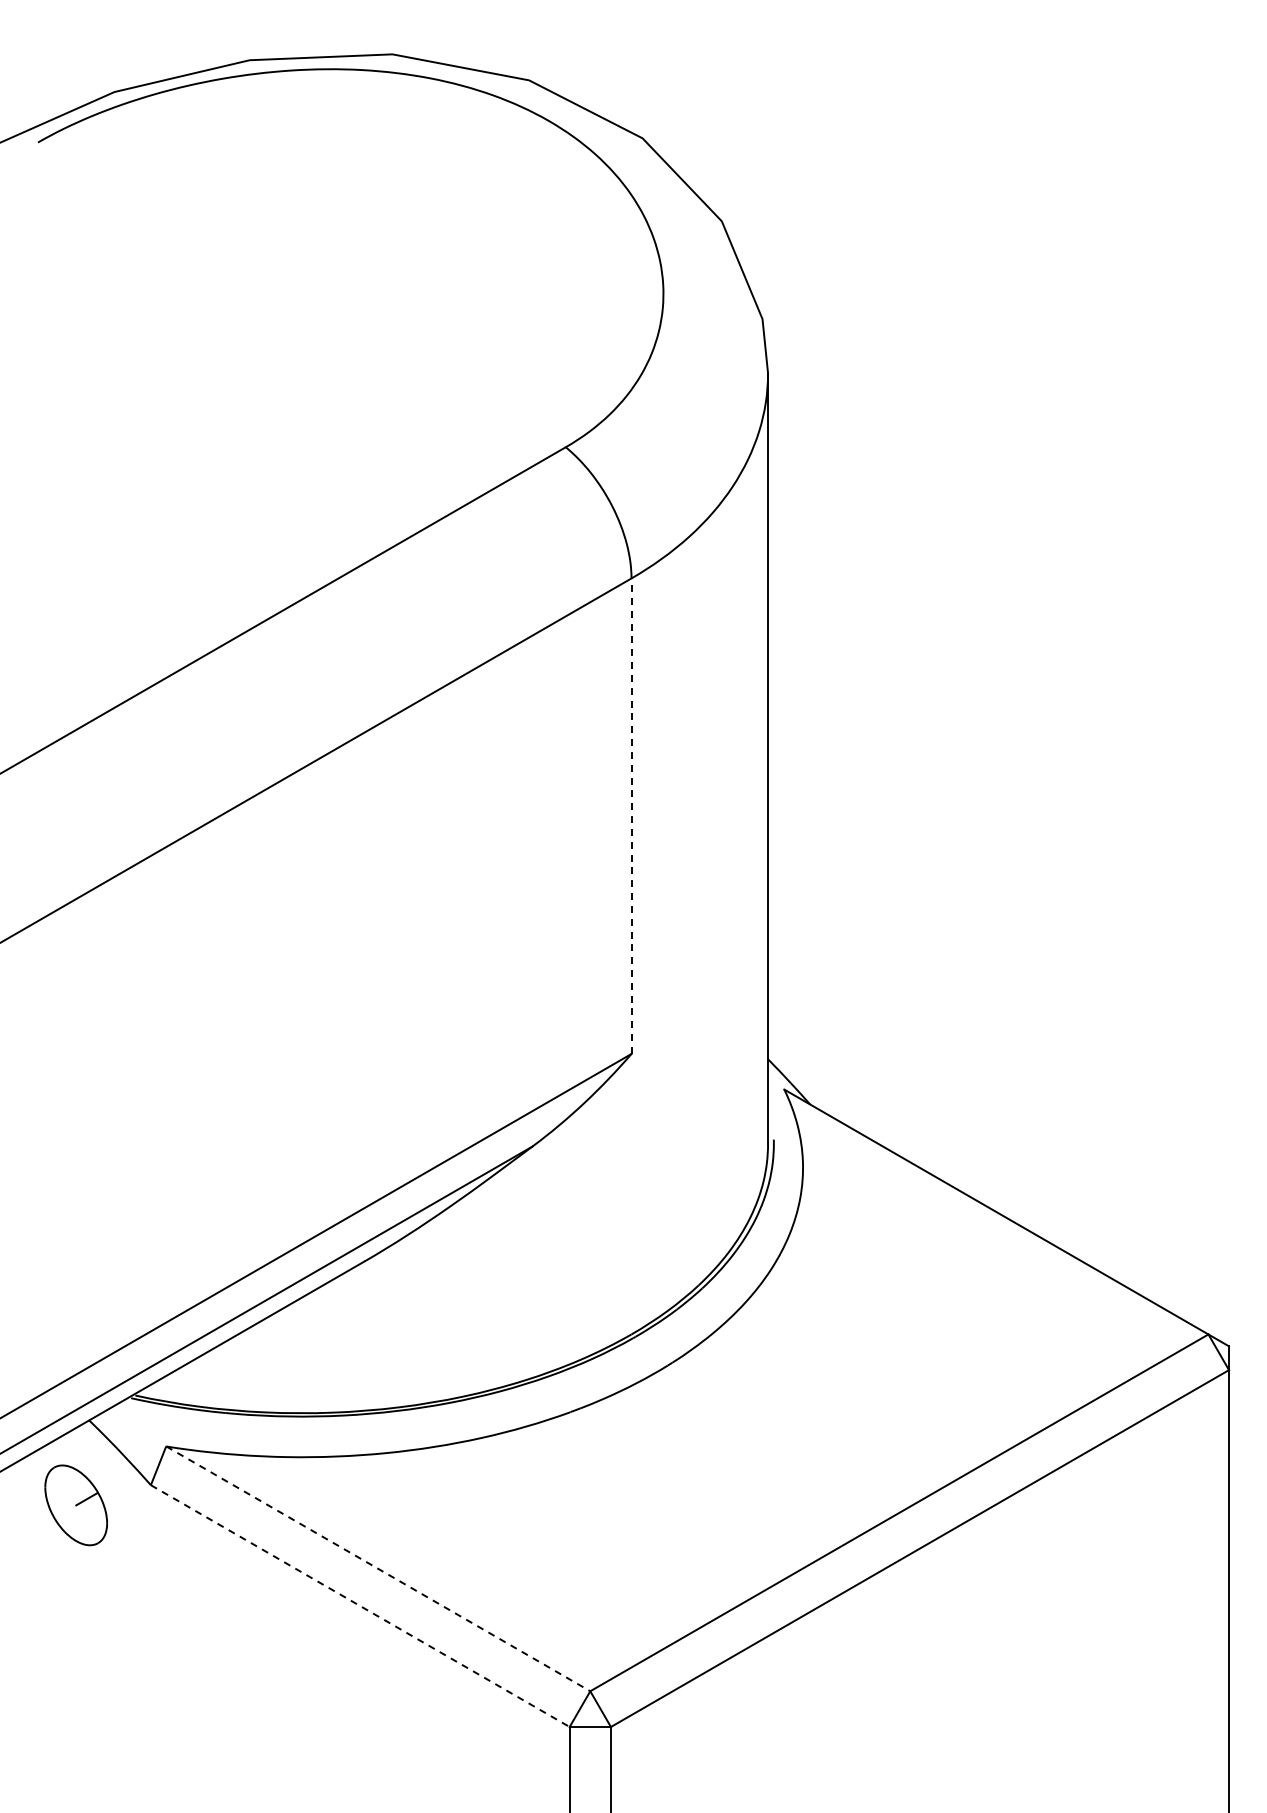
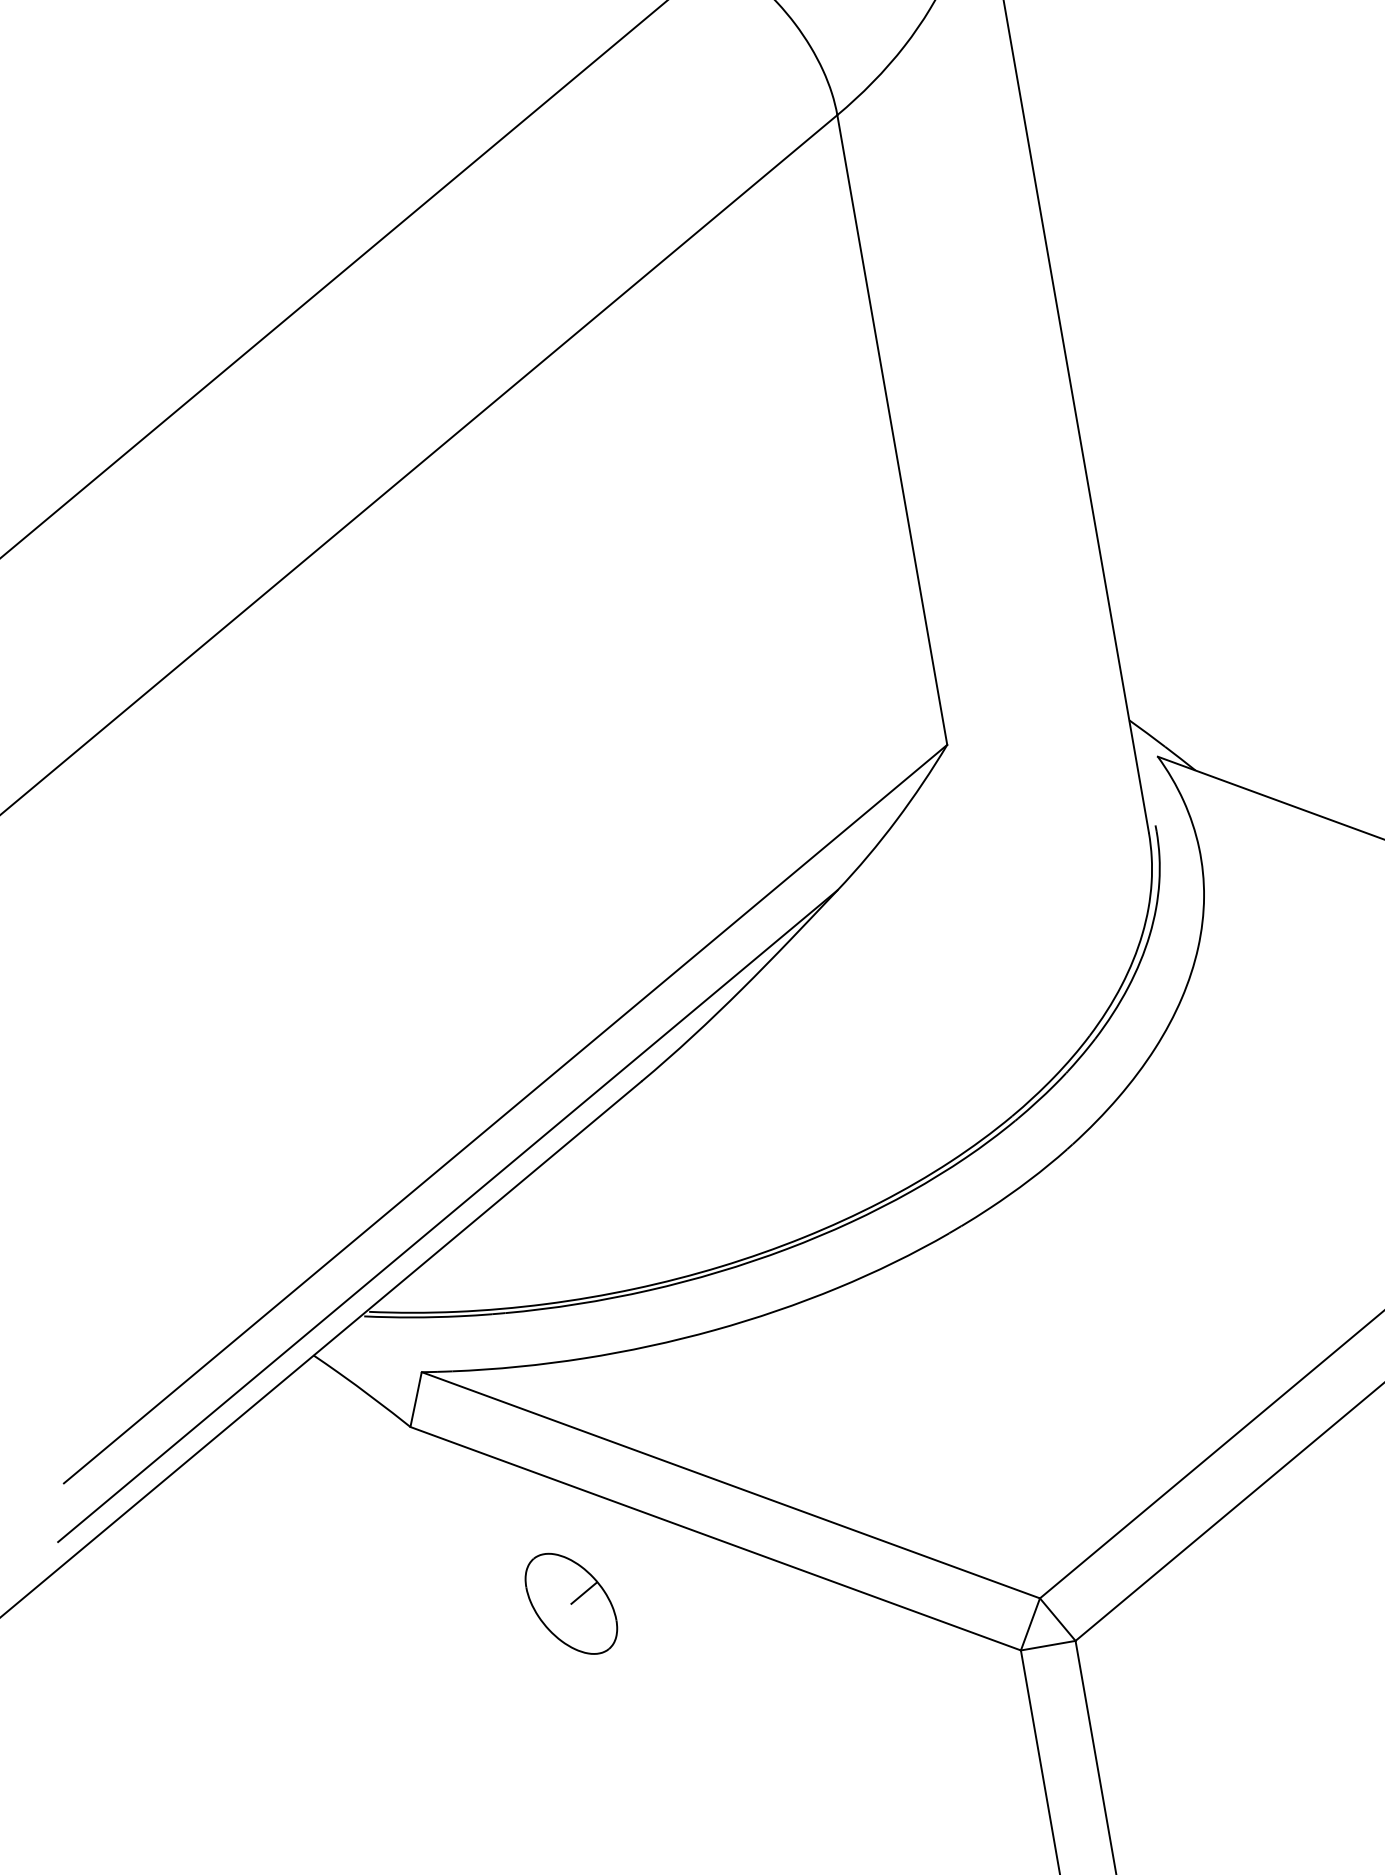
line: (631, 816) -> (892, 430), dashed -> solid
part: (75, 1505) -> (570, 1604), moved
line: (378, 1568) -> (731, 1484), dashed -> solid
line: (360, 1606) -> (716, 1539), dashed -> solid

